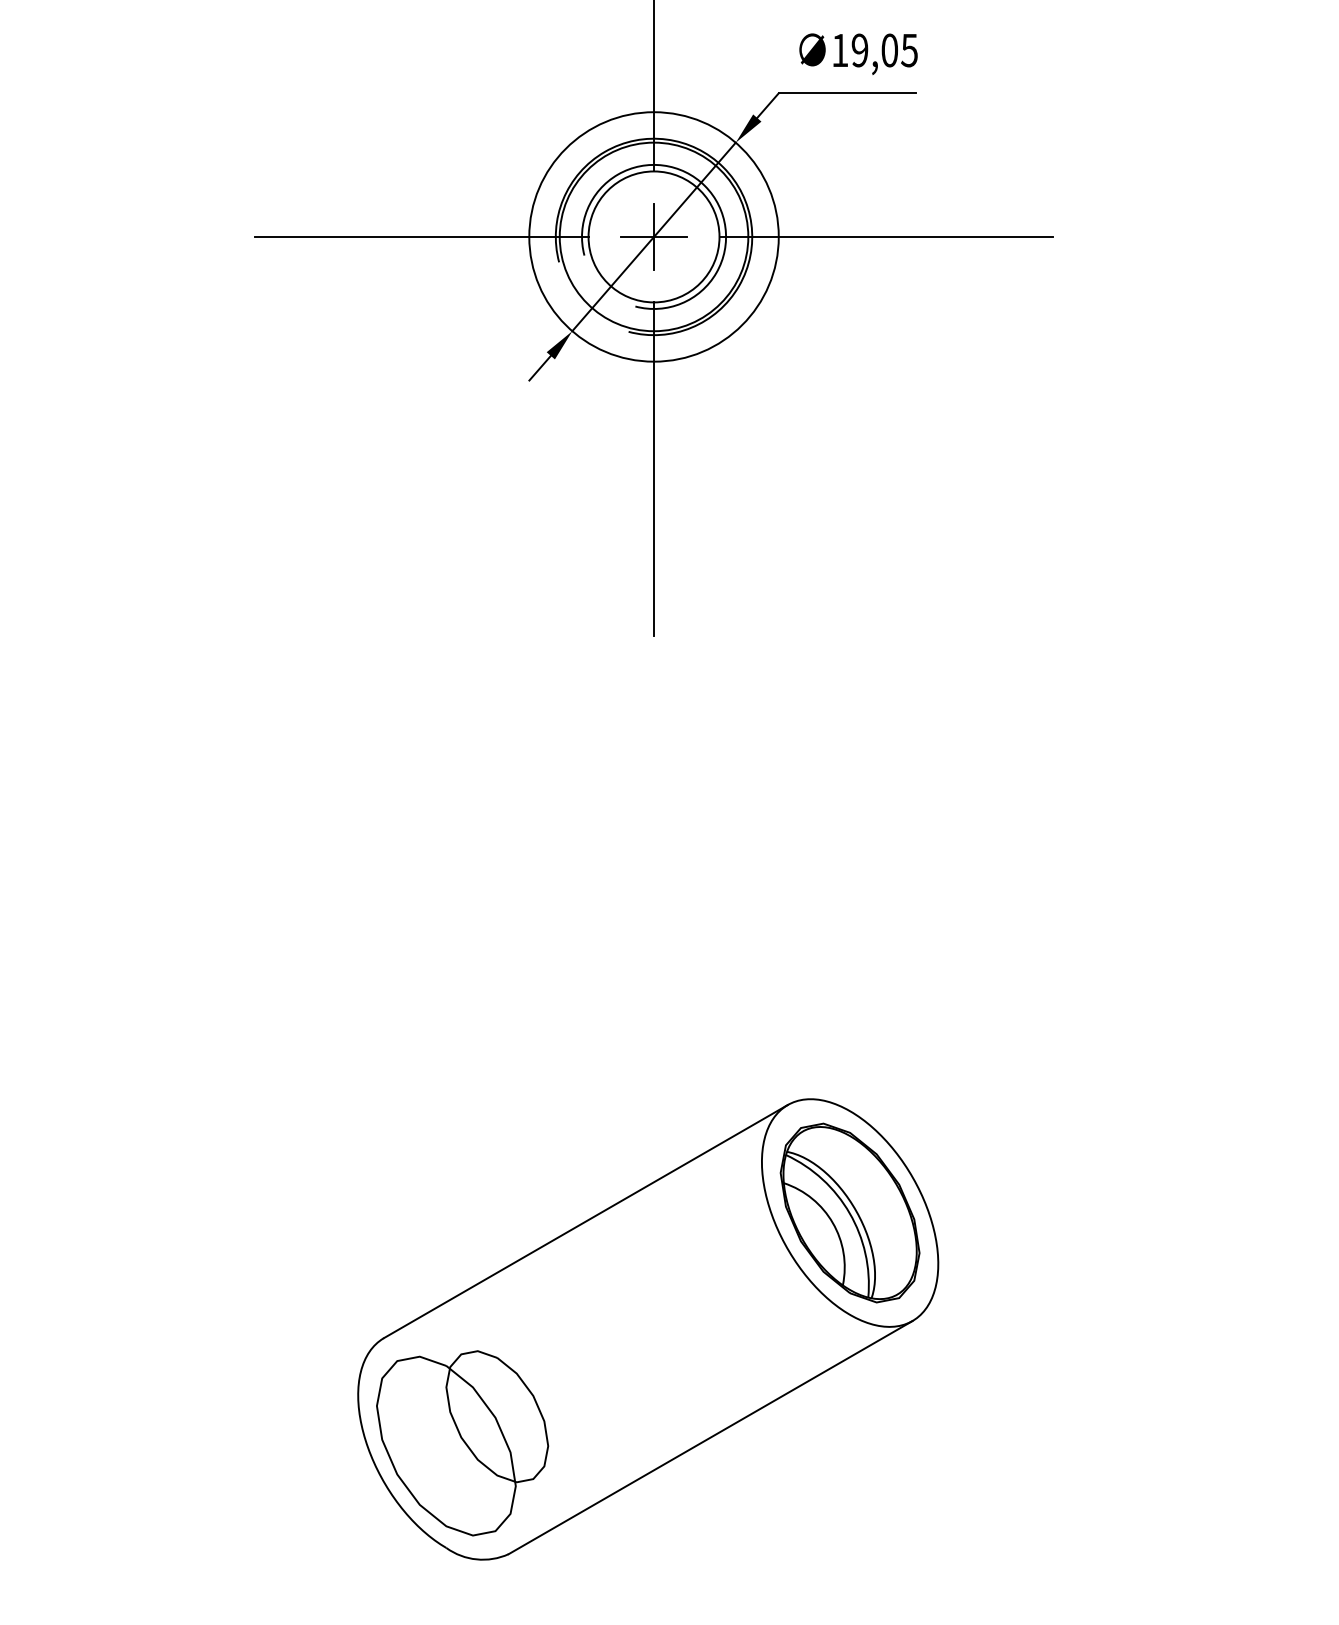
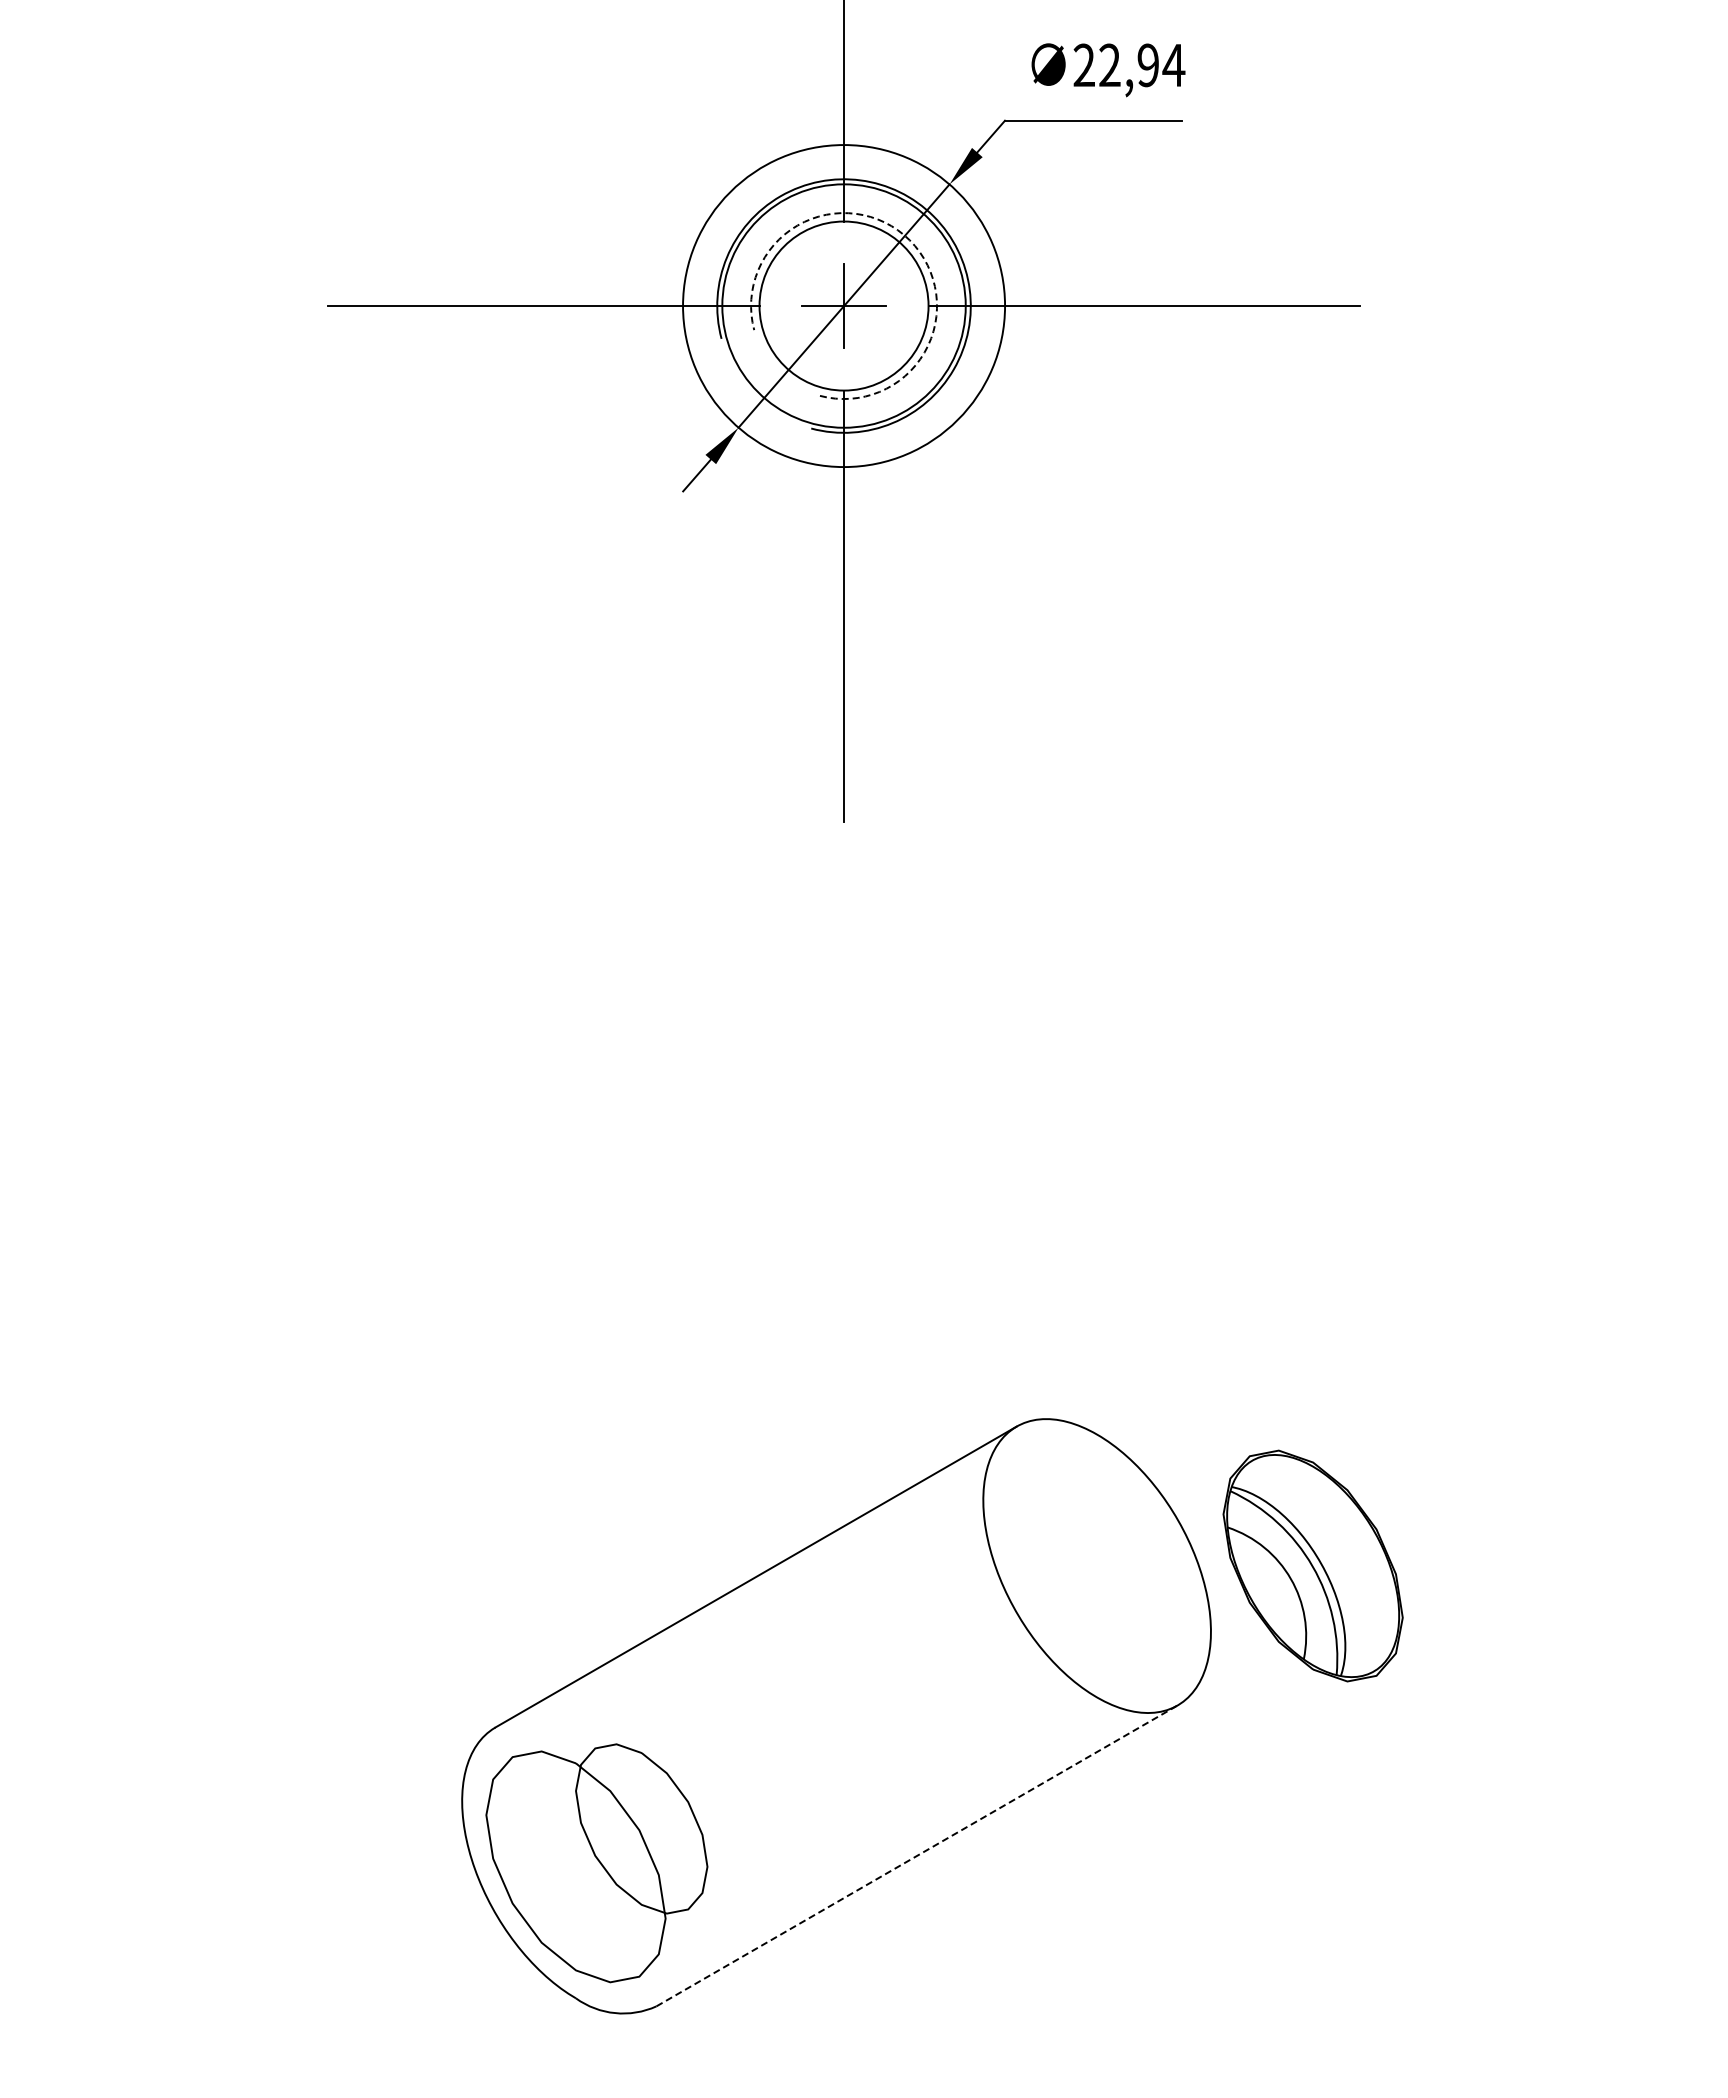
text: (875, 50) -> (1129, 65), 19,05 -> 22,94
arc: (704, 186) -> (909, 240), solid -> dashed
part: (849, 1212) -> (1312, 1565), moved
line: (710, 1437) -> (917, 1855), solid -> dashed

